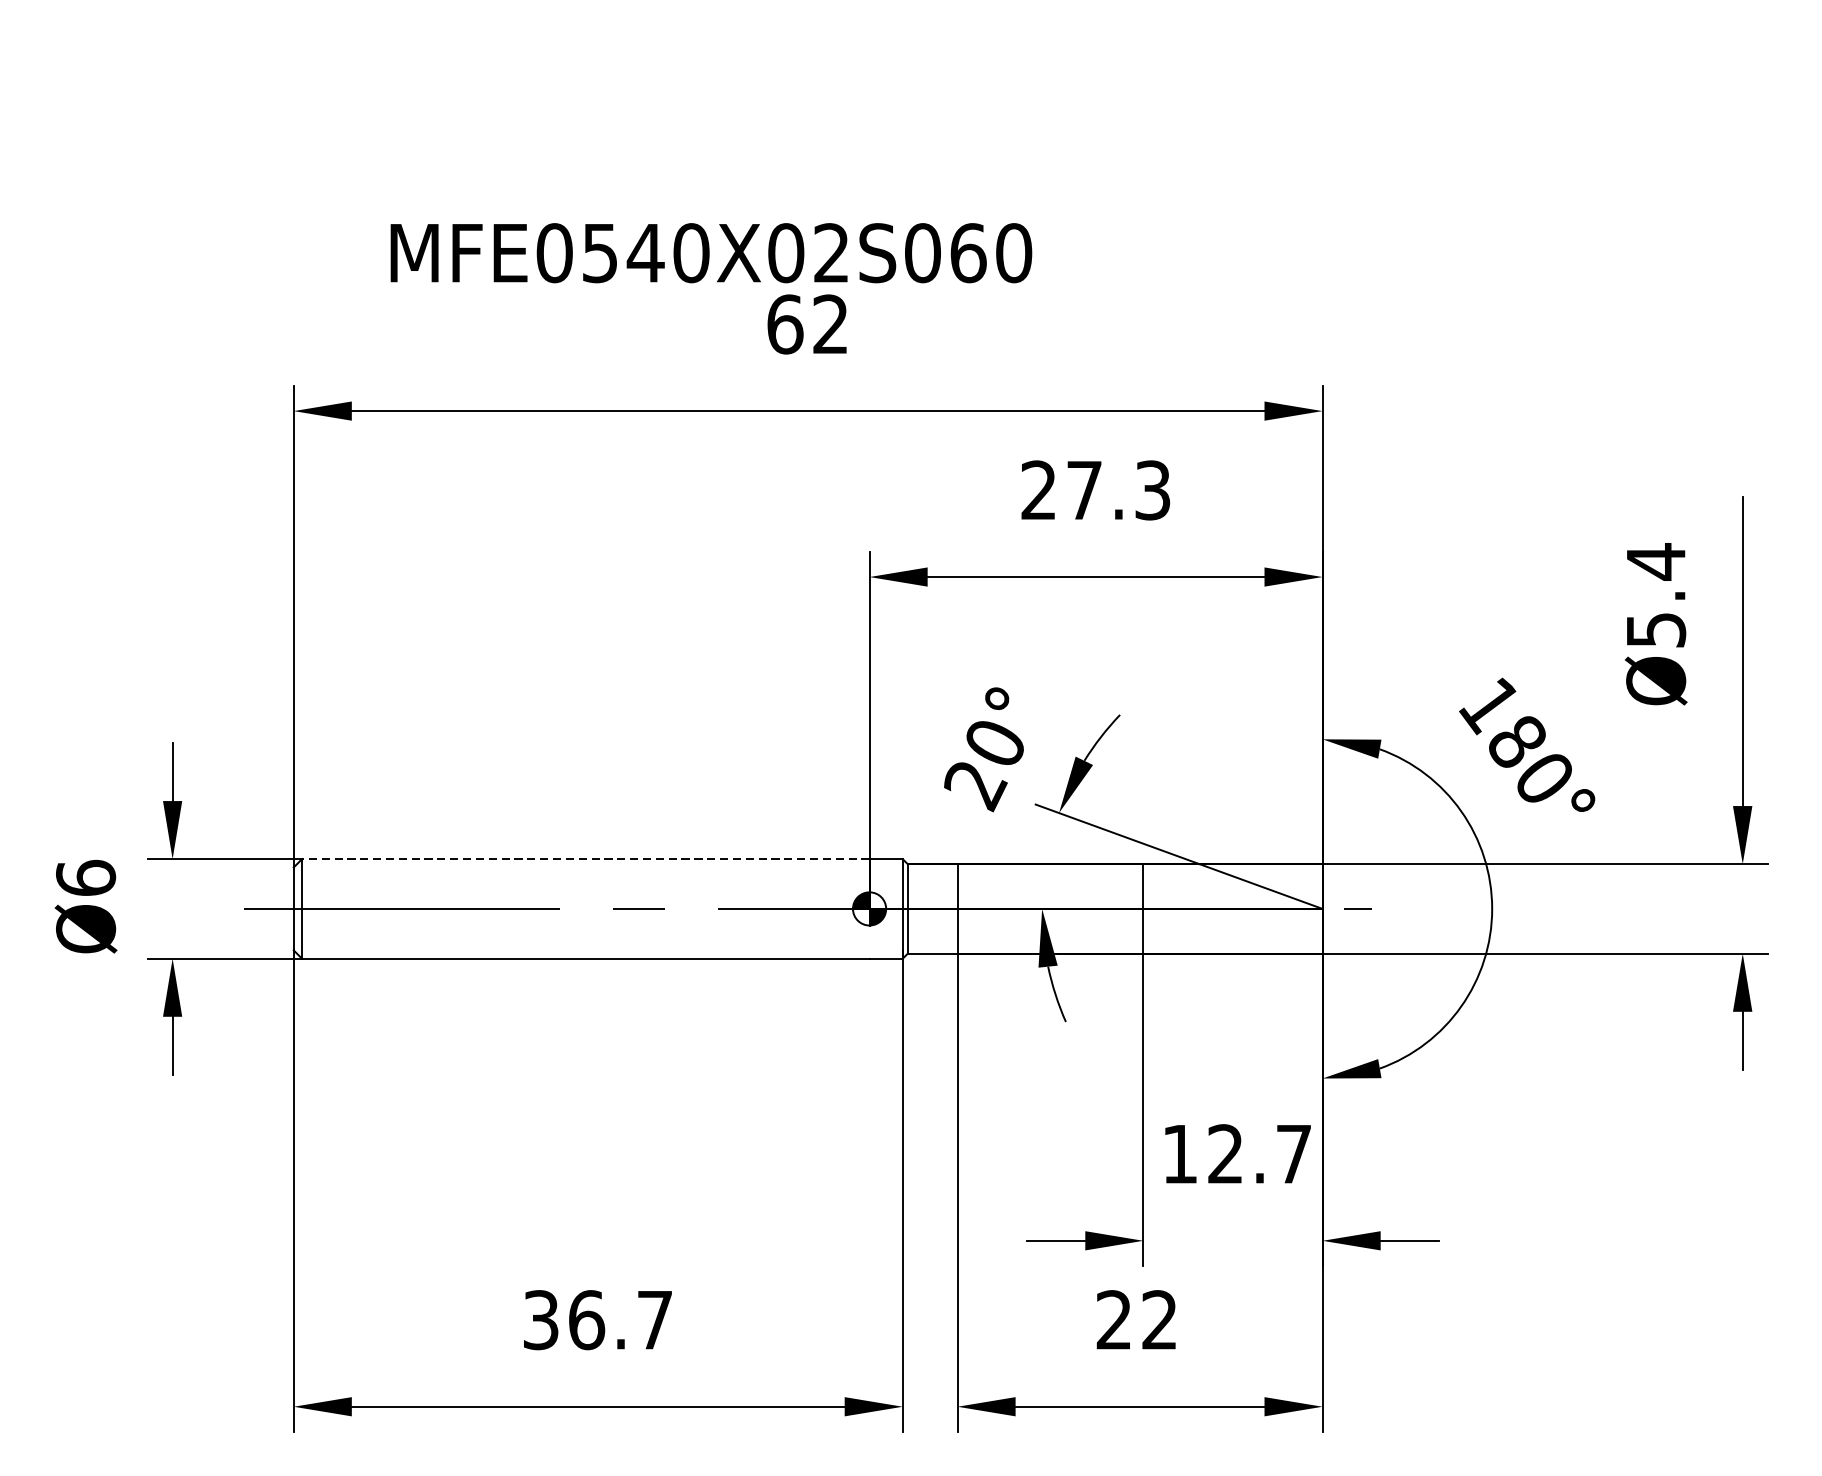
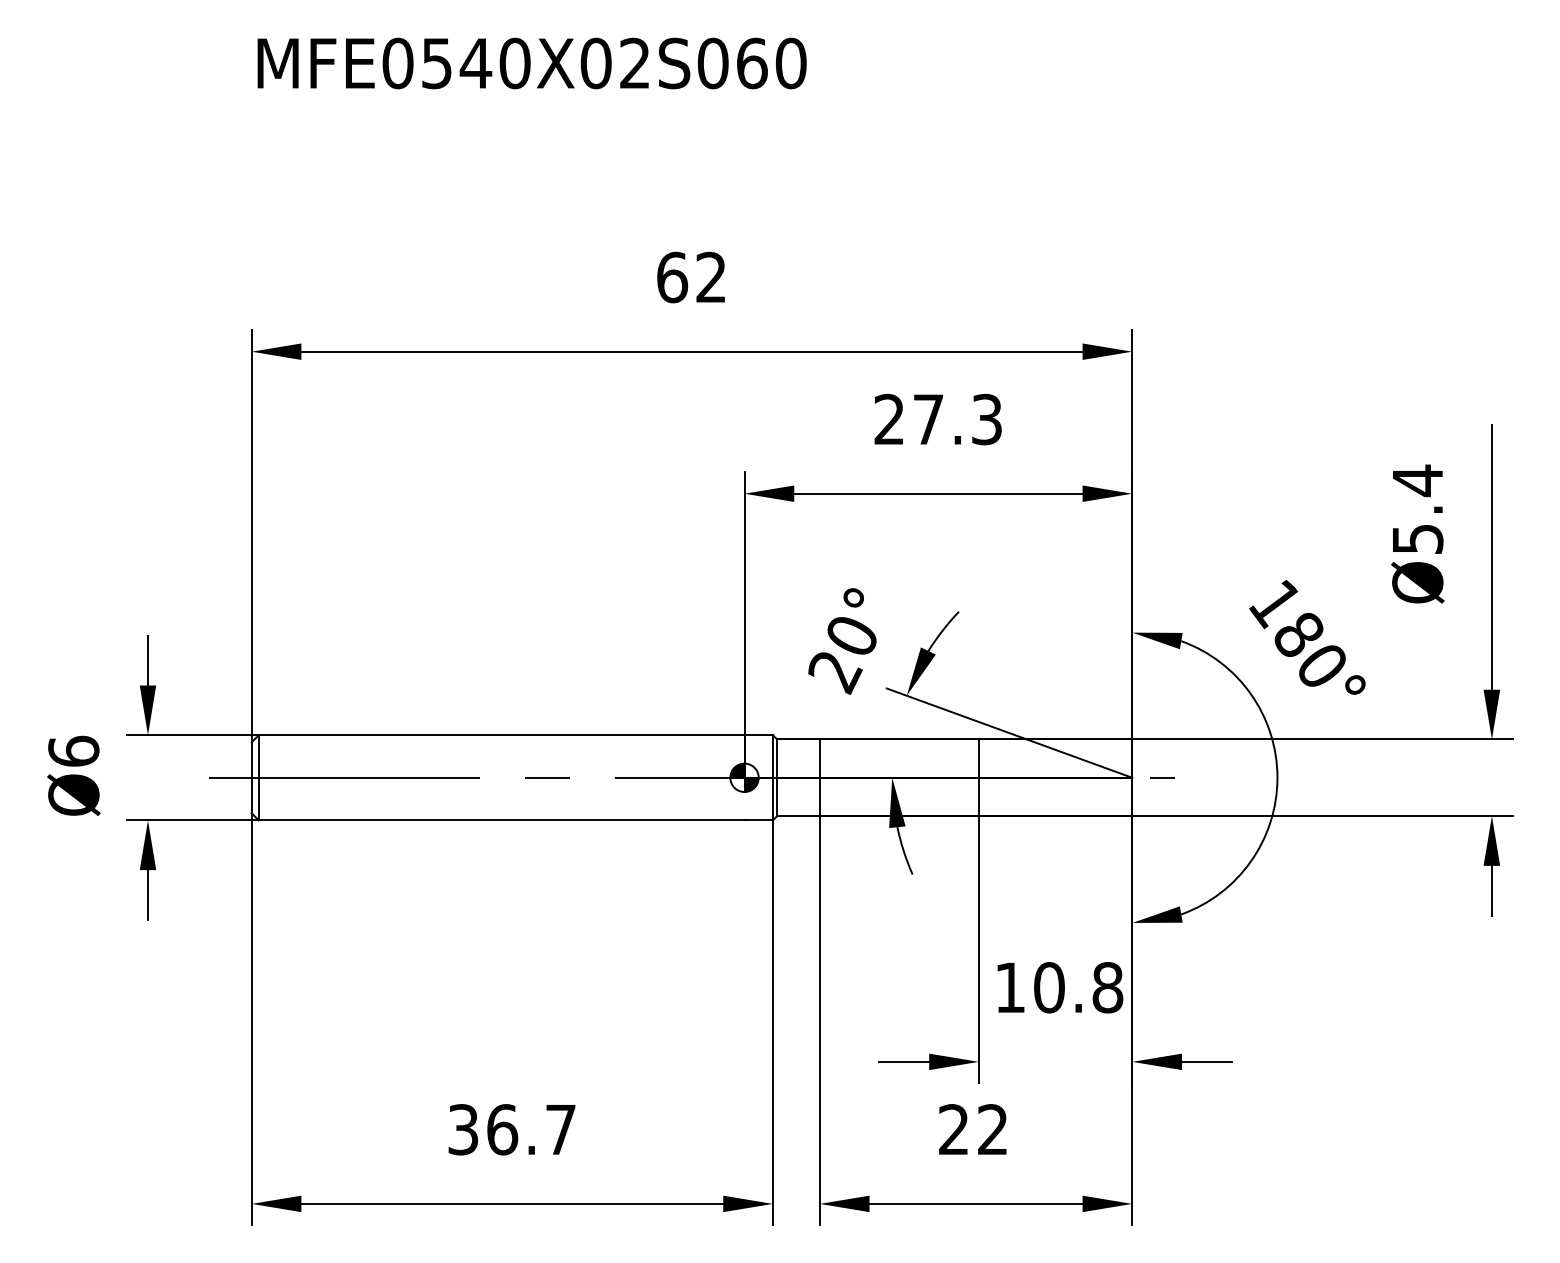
text: (710, 253) -> (531, 63), moved
line: (585, 859) -> (501, 735), dashed -> solid
text: (1259, 1153) -> (1078, 987), 12.7 -> 10.8

